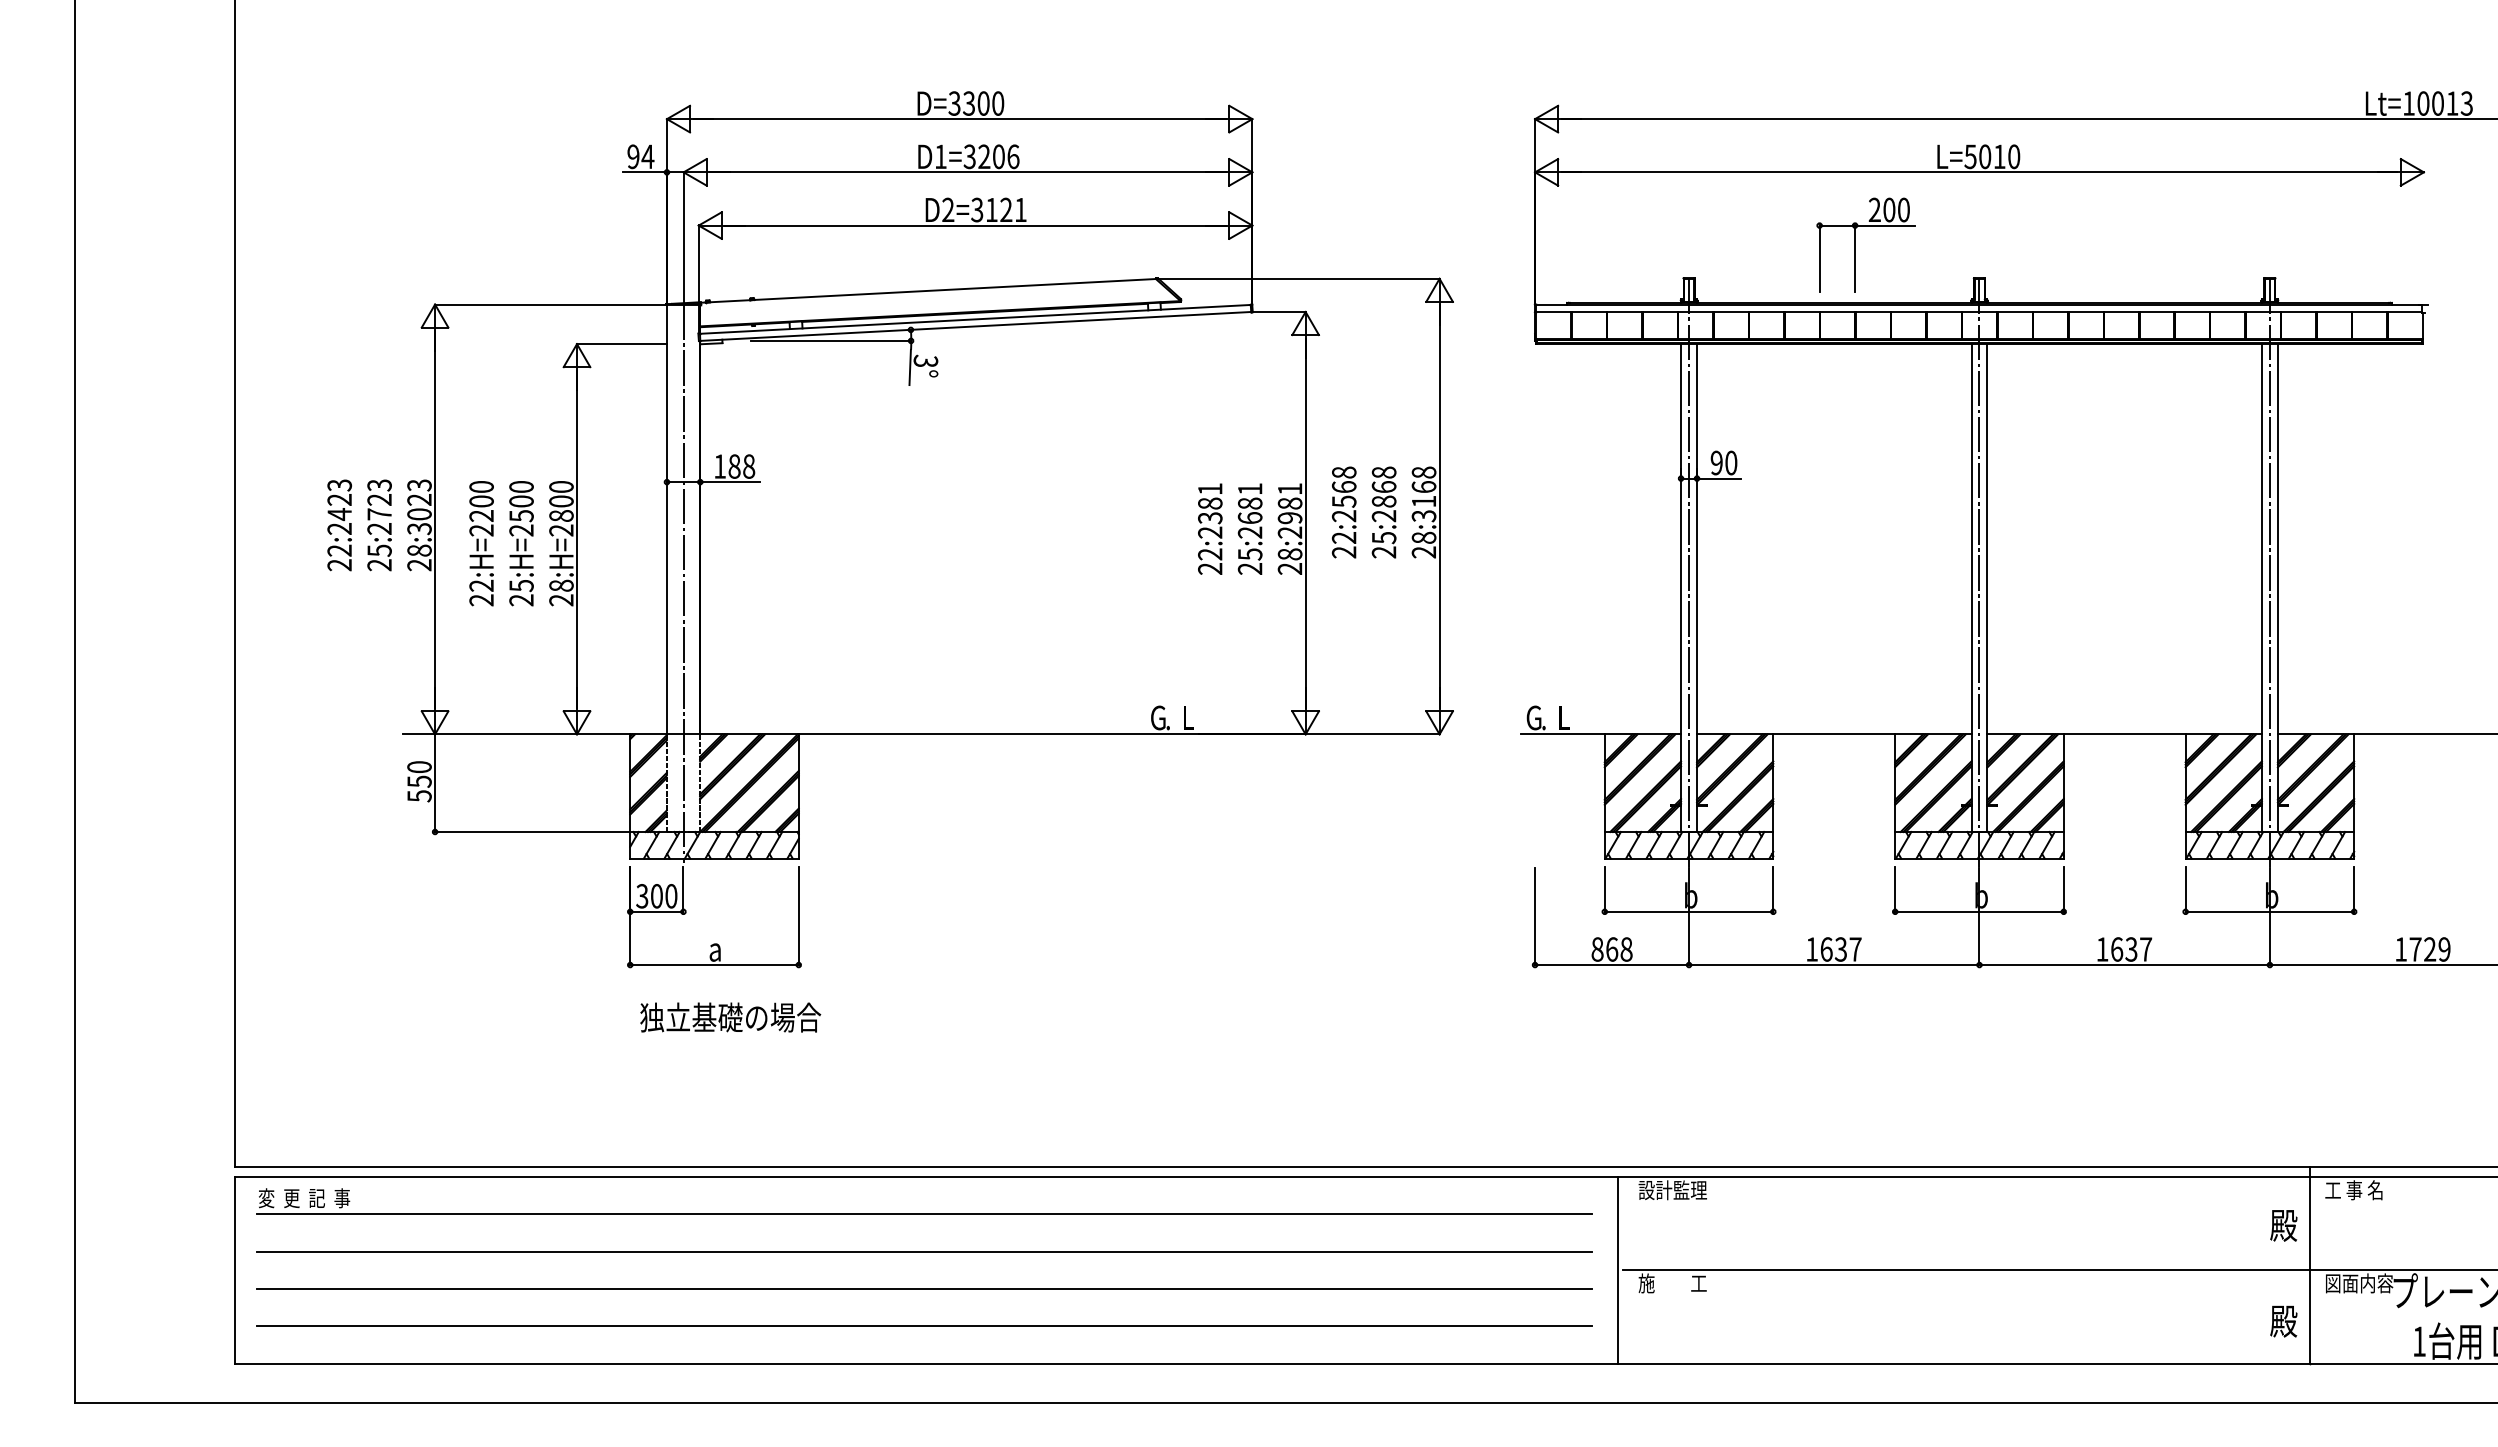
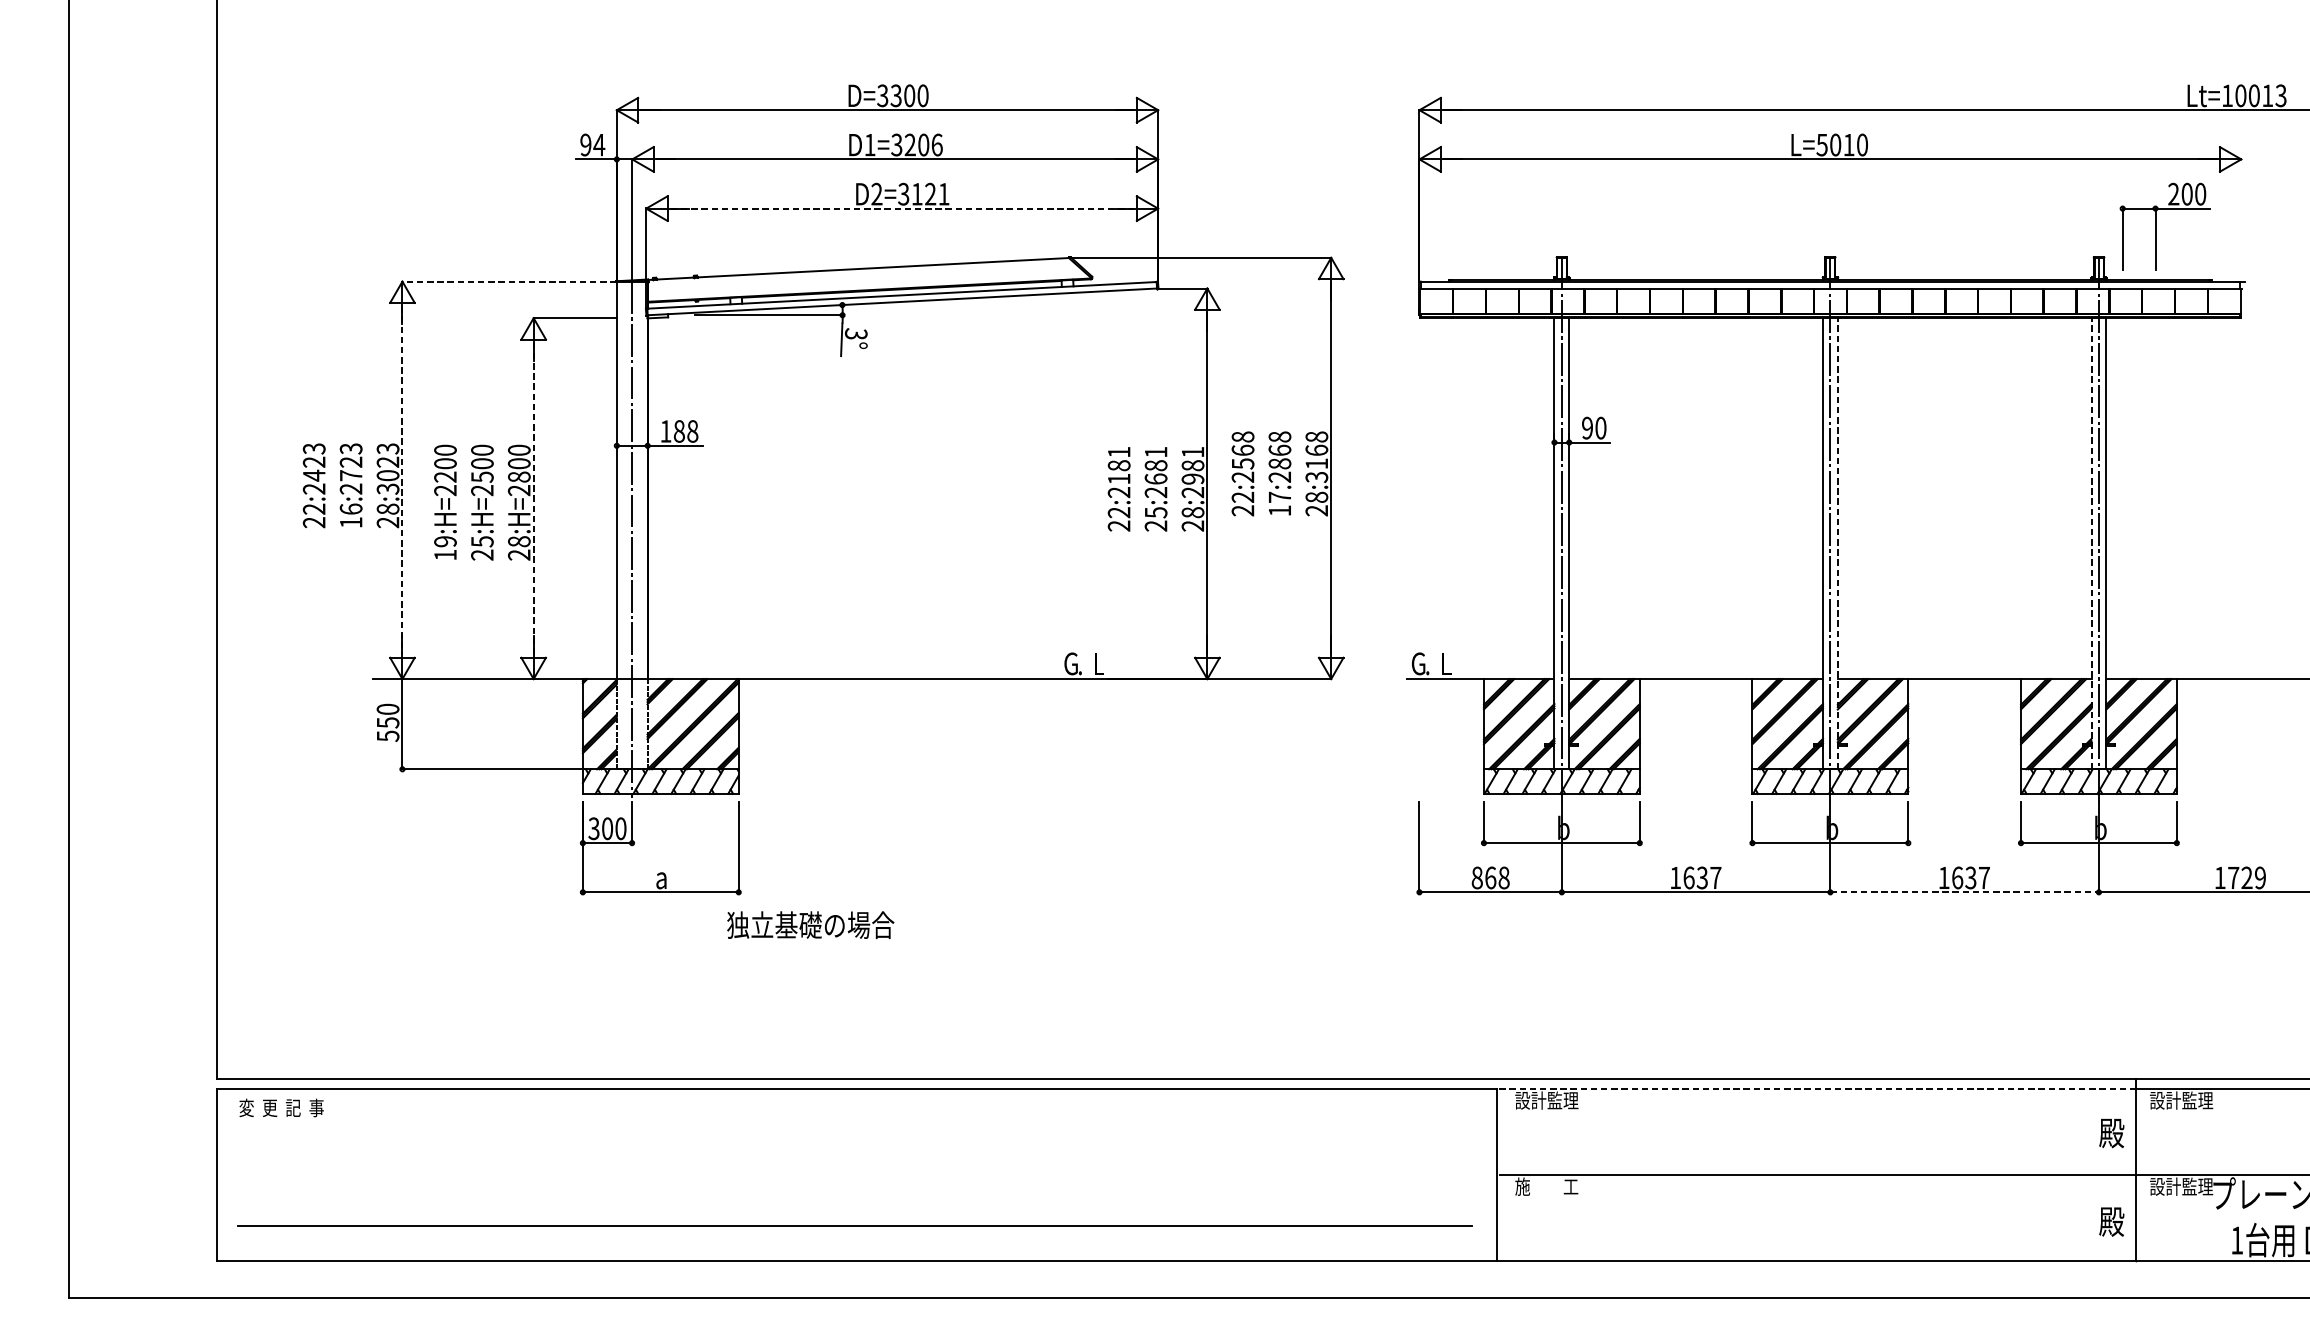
line: (976, 225) -> (903, 208), solid -> dashed
part: (1855, 244) -> (2155, 226), moved
line: (550, 304) -> (509, 281), solid -> dashed
text: (1210, 518) -> (1119, 479), 22:2381 -> 22:2181
line: (435, 519) -> (402, 480), solid -> dashed
line: (577, 539) -> (534, 498), solid -> dashed
text: (1383, 544) -> (1279, 503), 25:2868 -> 17:2868
text: (379, 557) -> (351, 515), 25:2723 -> 16:2723
line: (1987, 588) -> (1837, 544), solid -> dashed
line: (2261, 588) -> (2091, 544), solid -> dashed
text: (481, 592) -> (445, 547), 22:H=2200 -> 19:H=2200
line: (2125, 965) -> (1965, 892), solid -> dashed
text: (730, 1017) -> (810, 925), moved
line: (1964, 1177) -> (1816, 1088), solid -> dashed
text: (2359, 1190) -> (2181, 1100), 工 事 名 -> 設計監理
line: (924, 1214) -> (854, 1122), removed
line: (924, 1251) -> (854, 1157), removed
text: (2359, 1283) -> (2181, 1186), 図面内容 -> 設計監理
line: (924, 1289) -> (854, 1192), removed

